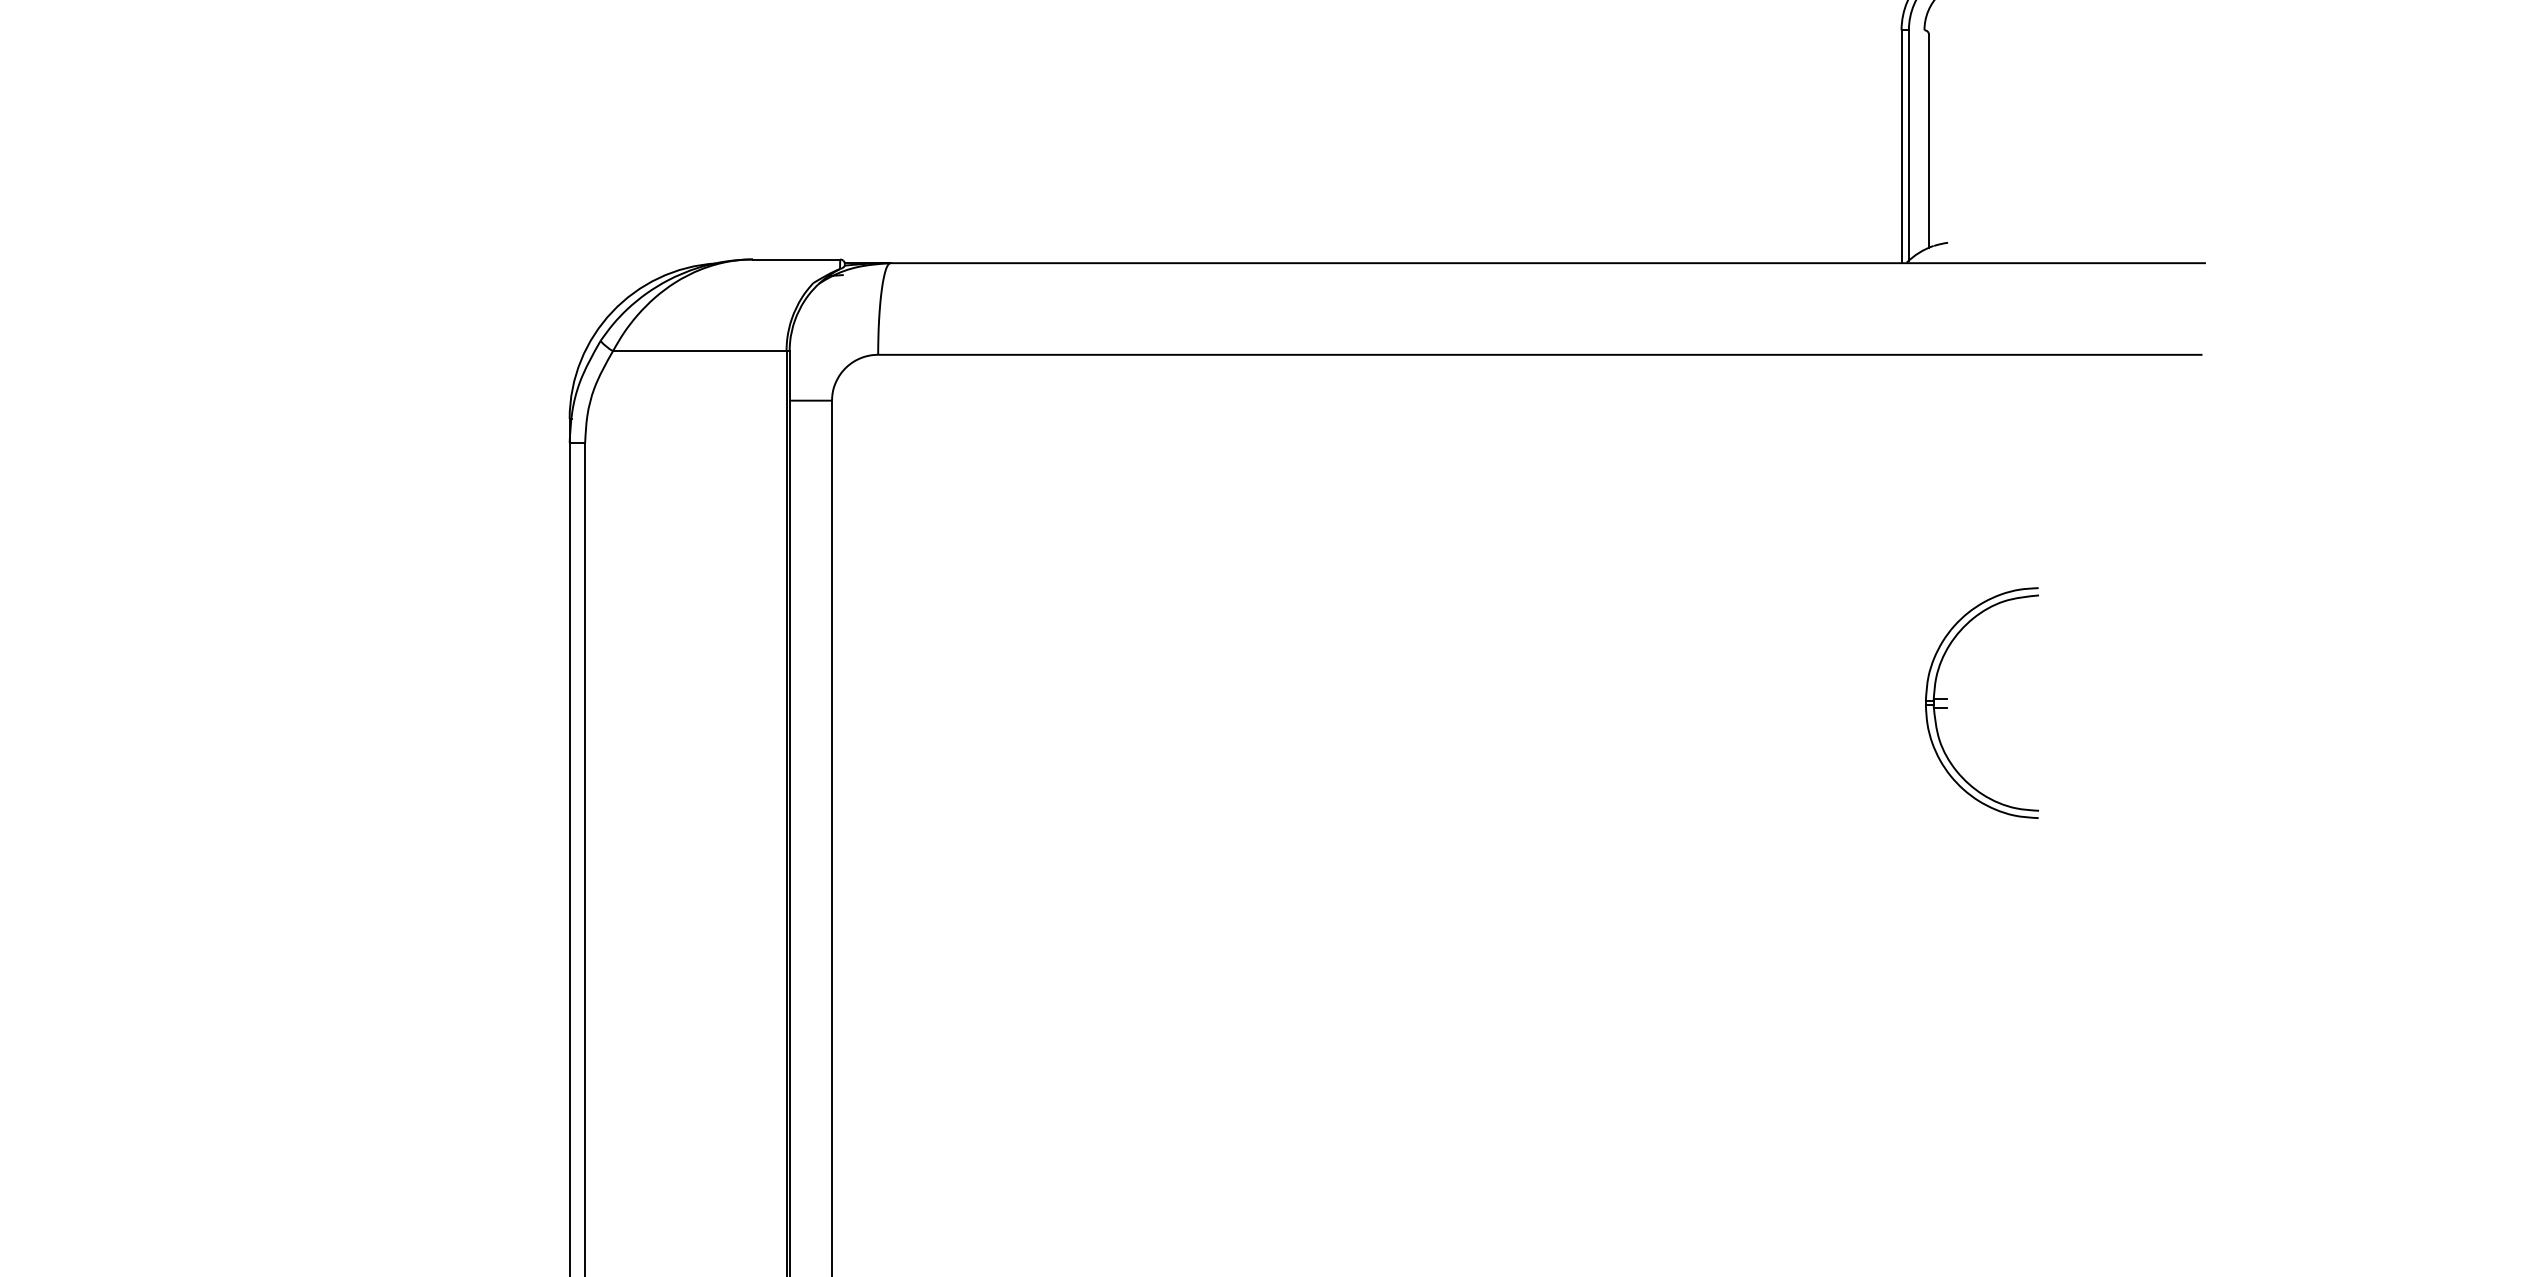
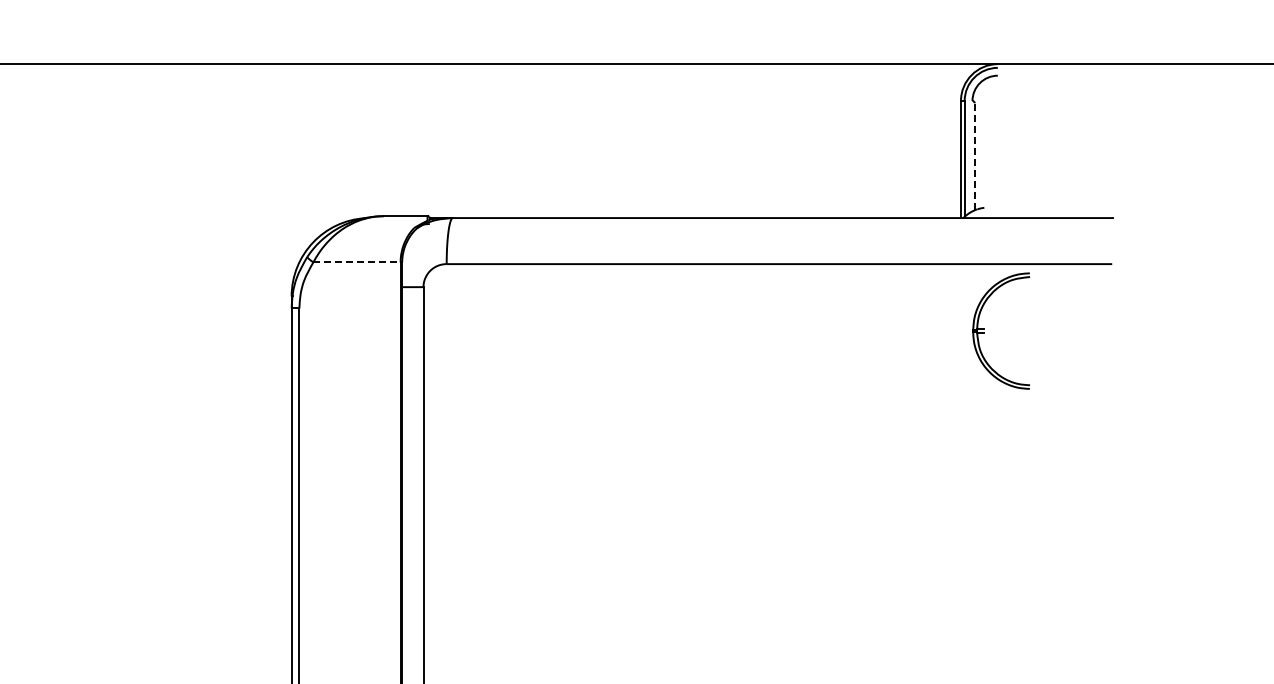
line: (1928, 140) -> (974, 156), solid -> dashed
line: (700, 351) -> (357, 262), solid -> dashed
part: (1948, 699) -> (984, 329), moved

